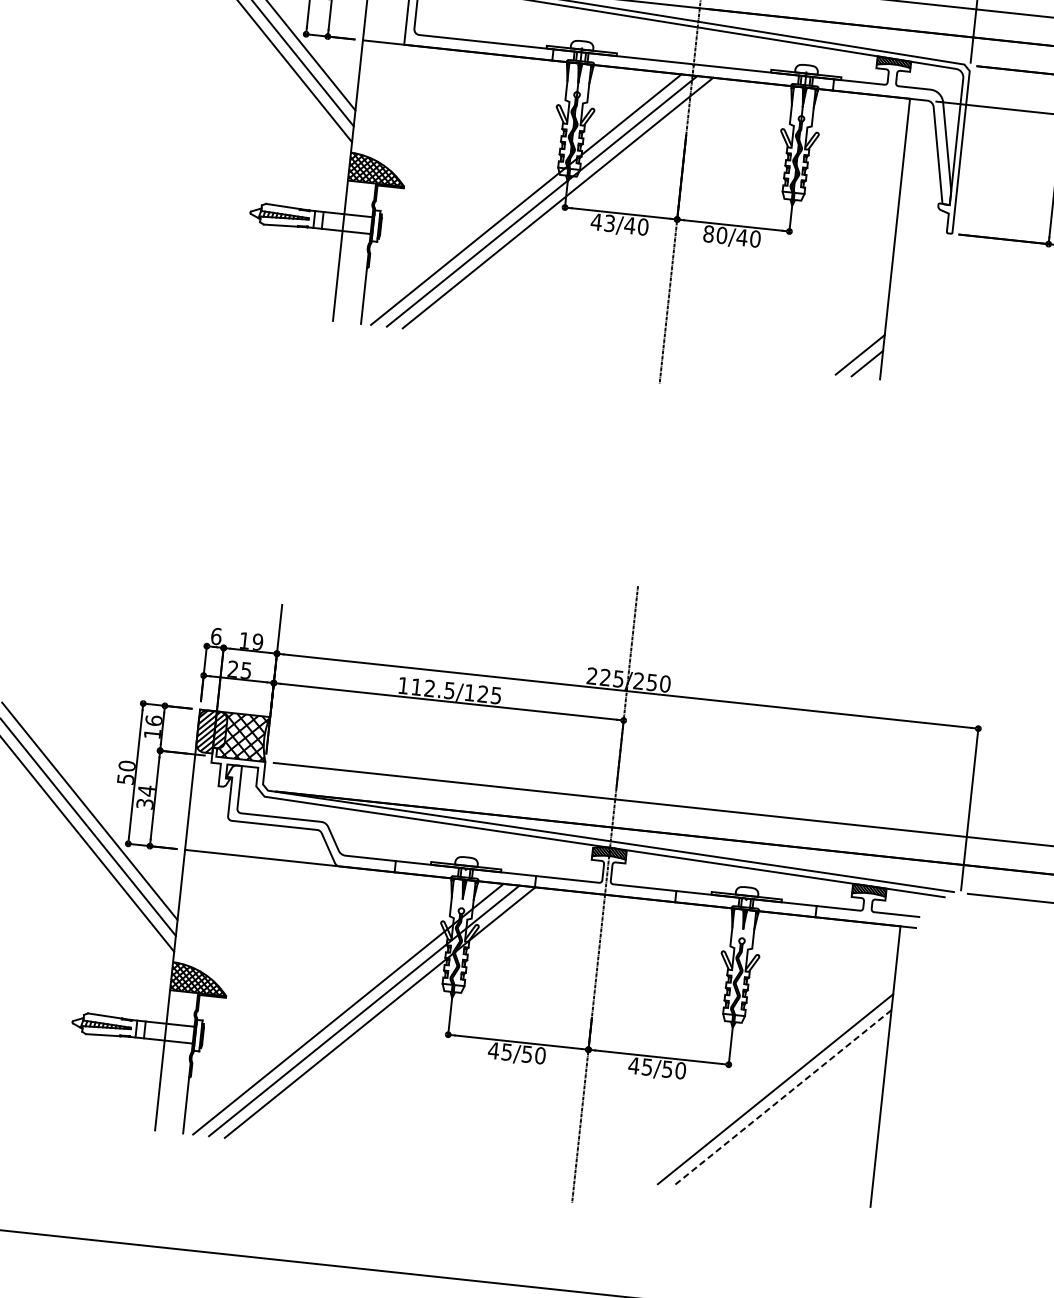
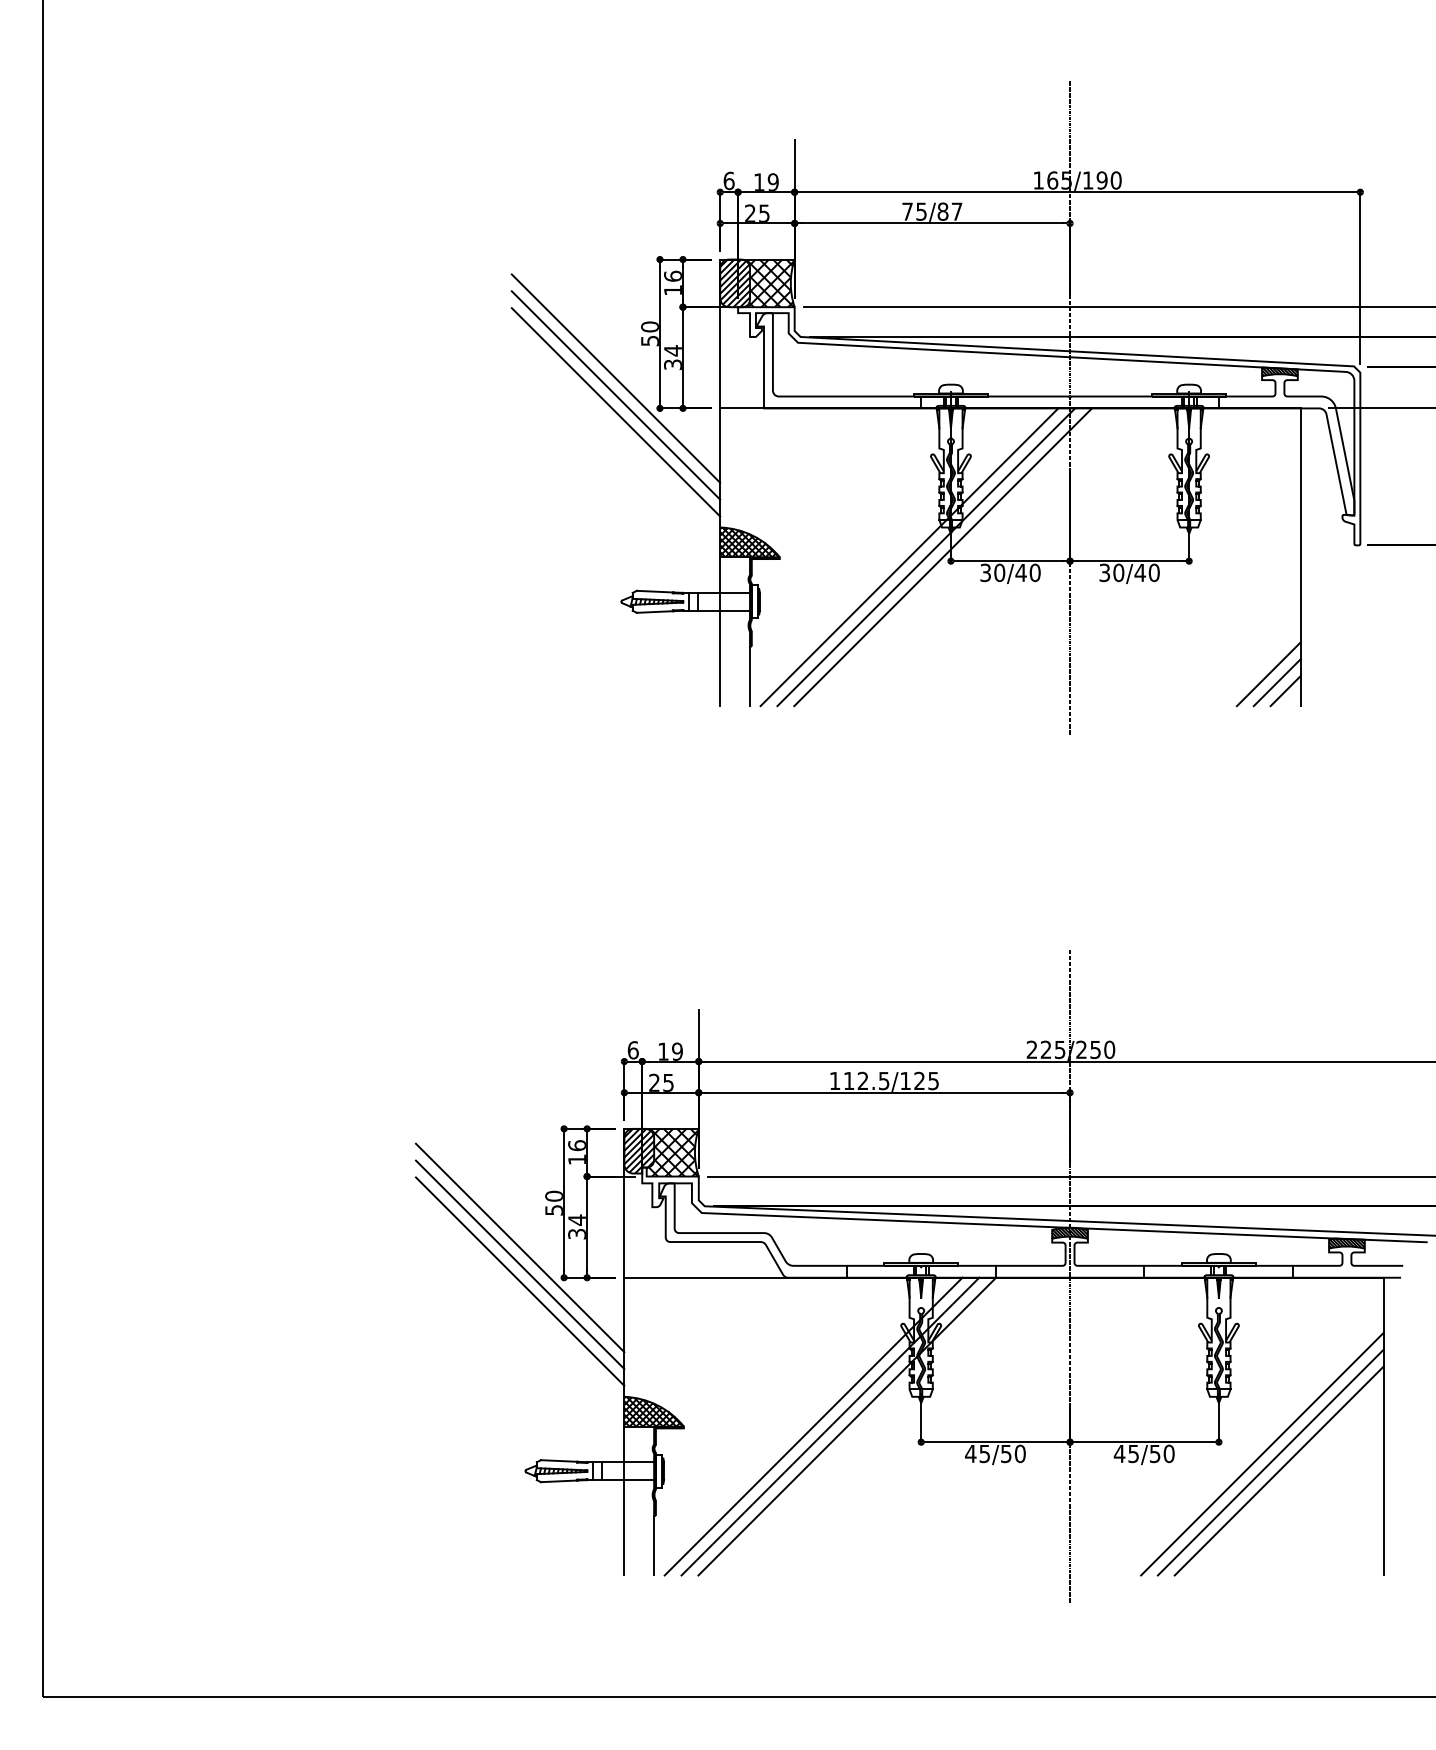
text: (603, 222) -> (992, 572), 43/40 -> 30/40
text: (708, 233) -> (1104, 572), 80/40 -> 30/40
line: (852, 346) -> (1268, 674), added
line: (768, 1079) -> (1262, 1453), added
line: (782, 1098) -> (1279, 1471), dashed -> solid

